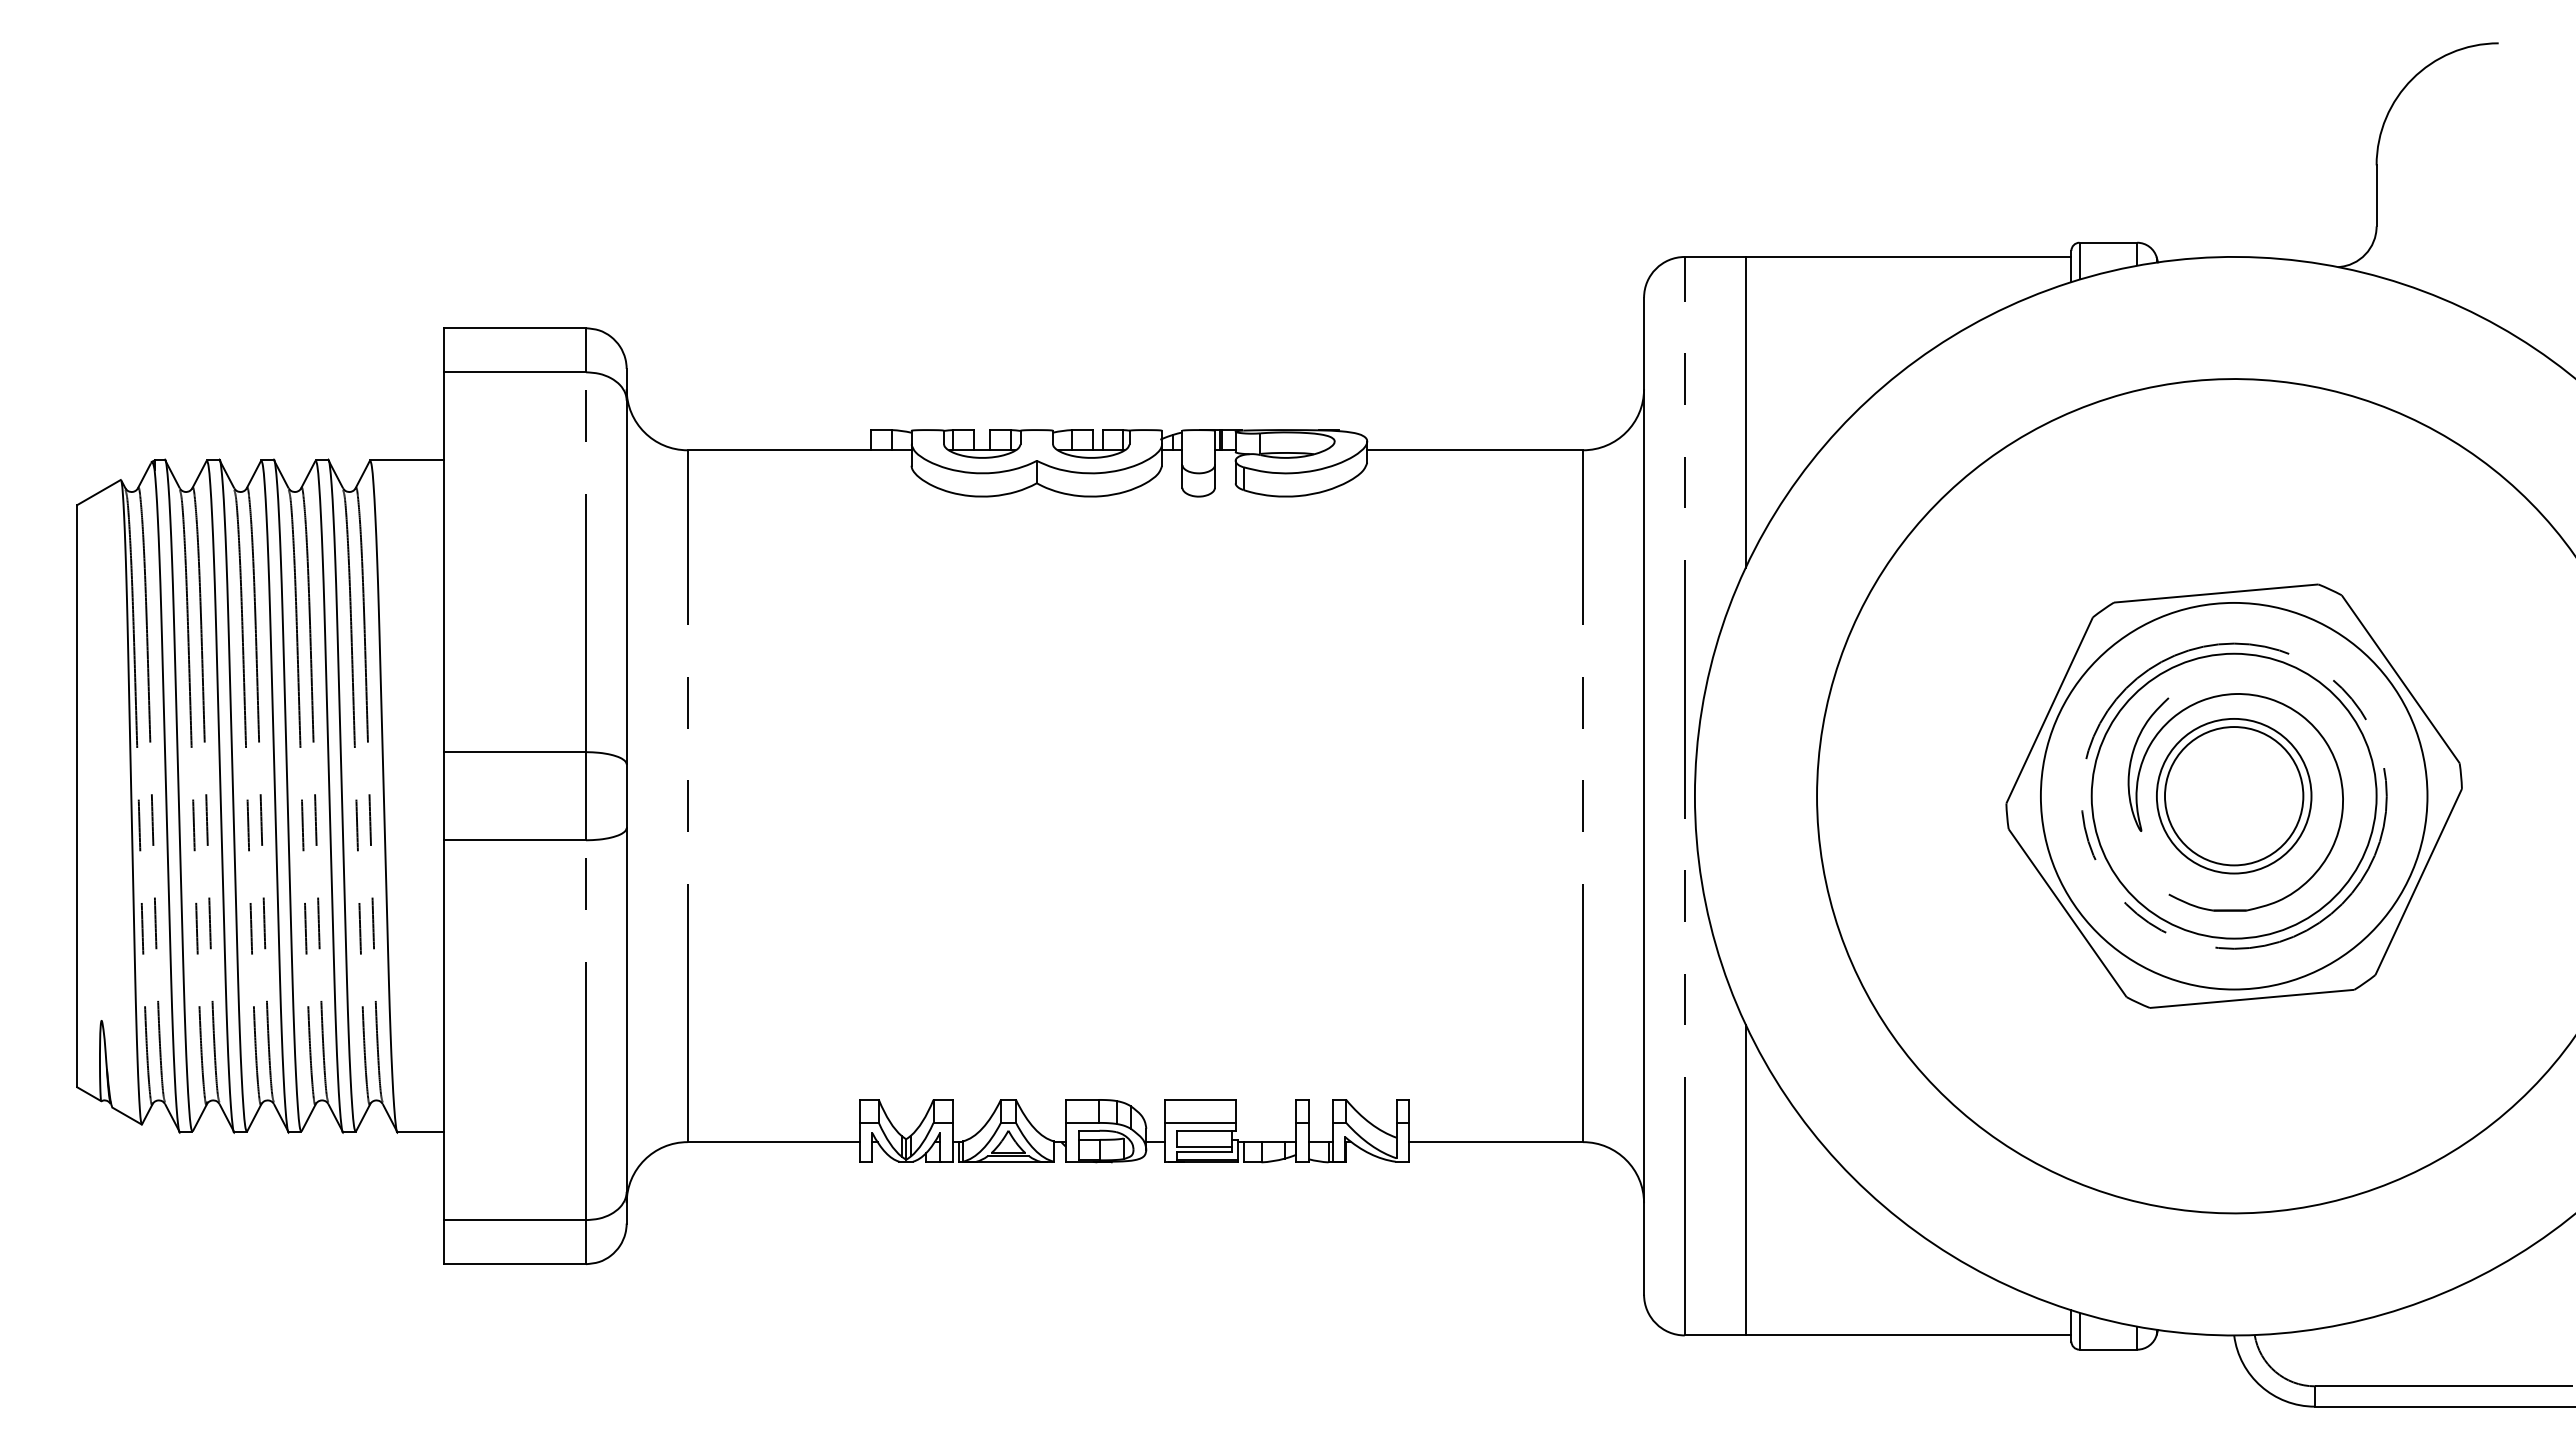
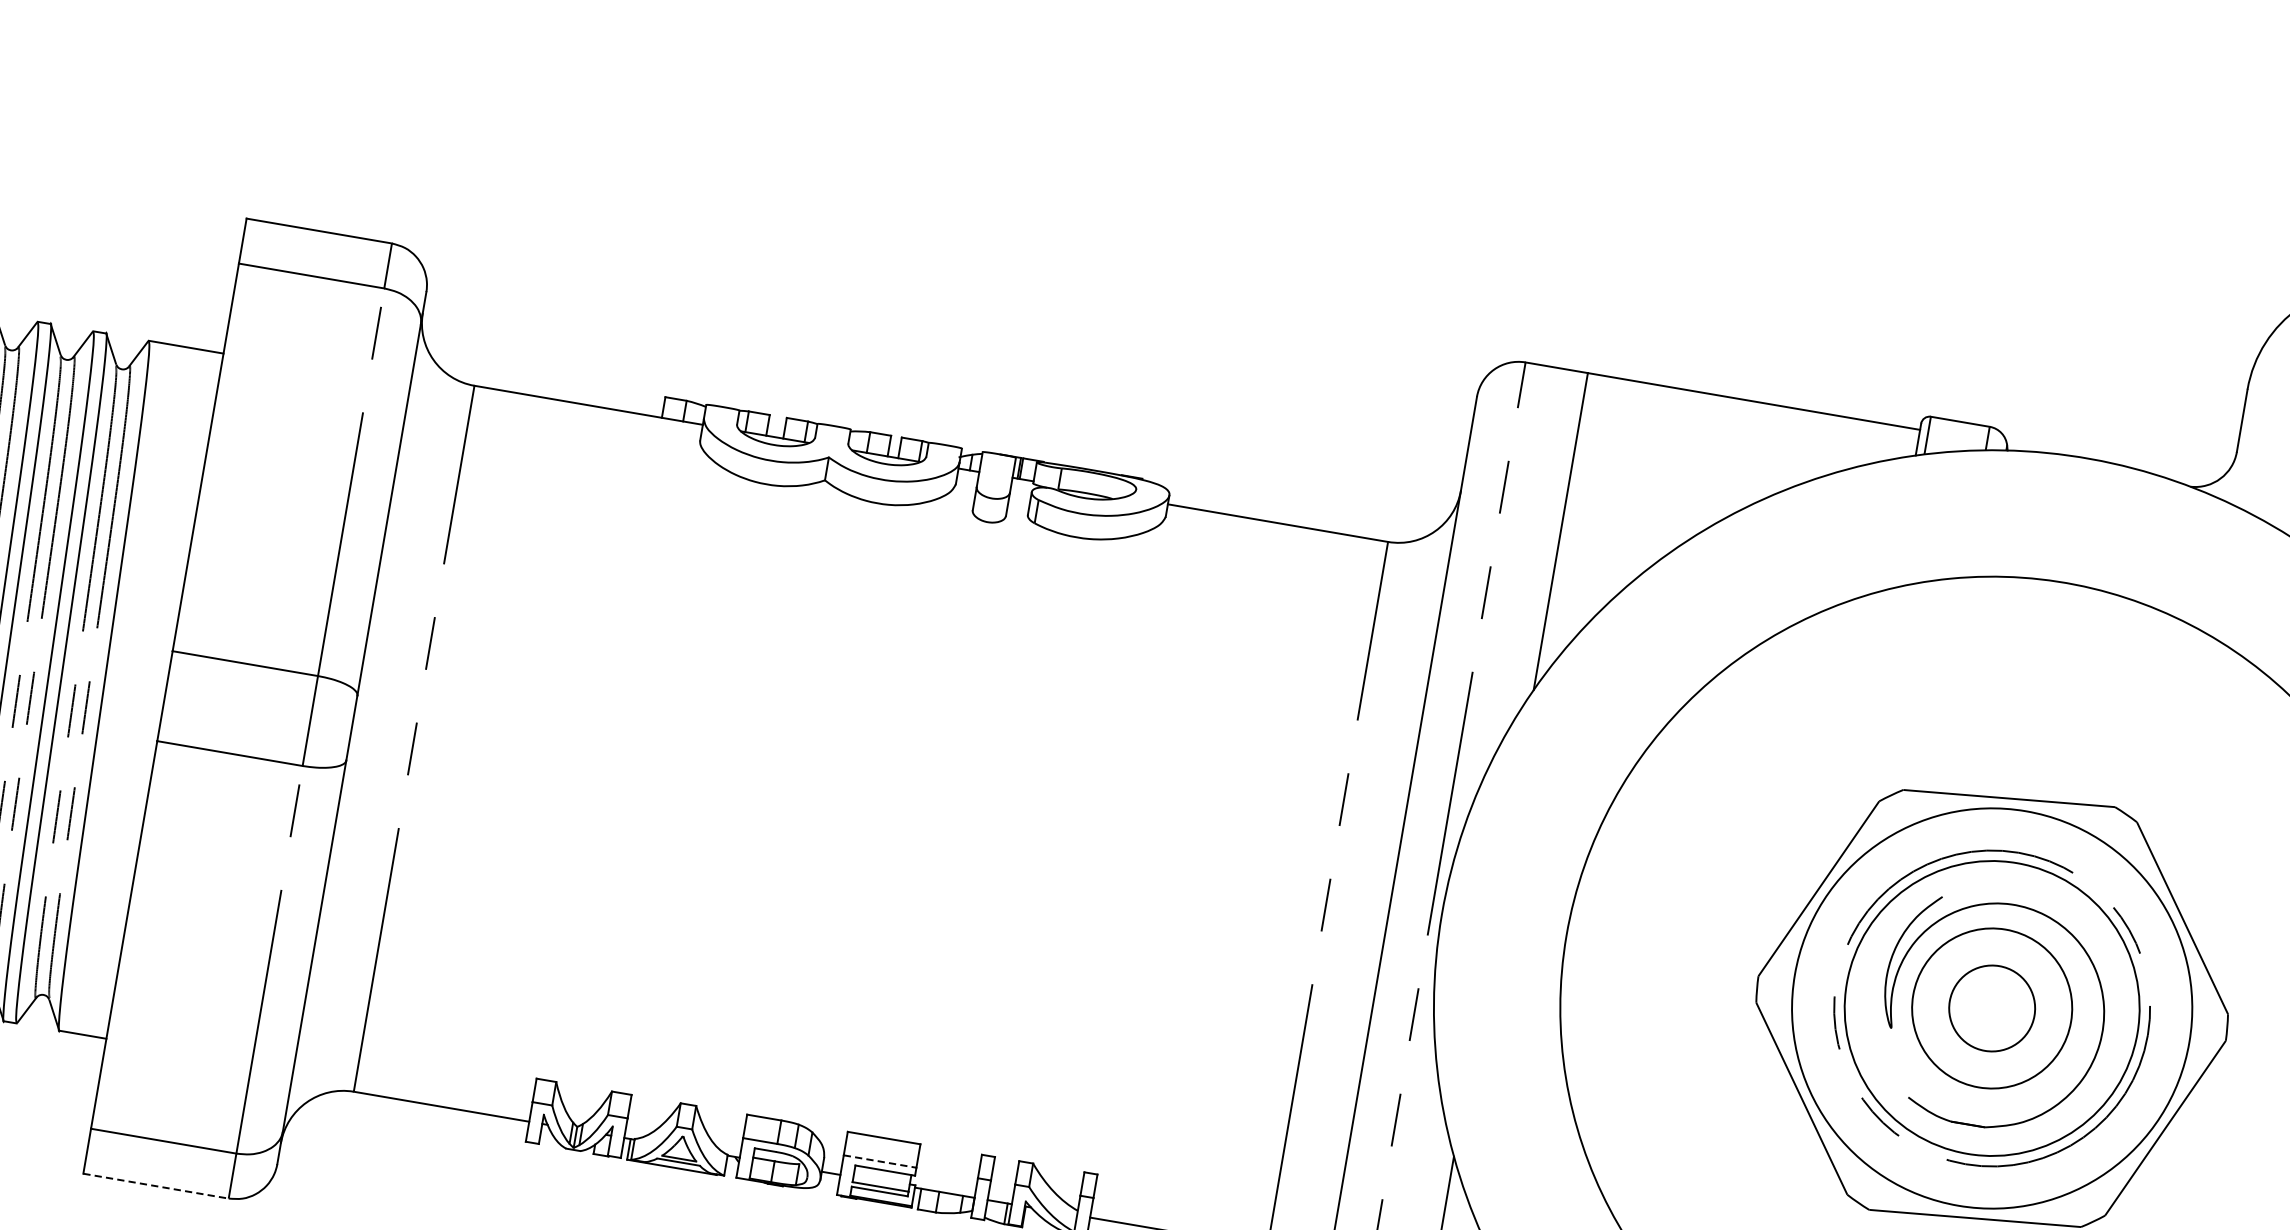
circle: (2233, 796) -> (1991, 1008), size x0.6
line: (1200, 1122) -> (880, 1161), solid -> dashed
line: (515, 1264) -> (156, 1186), solid -> dashed

